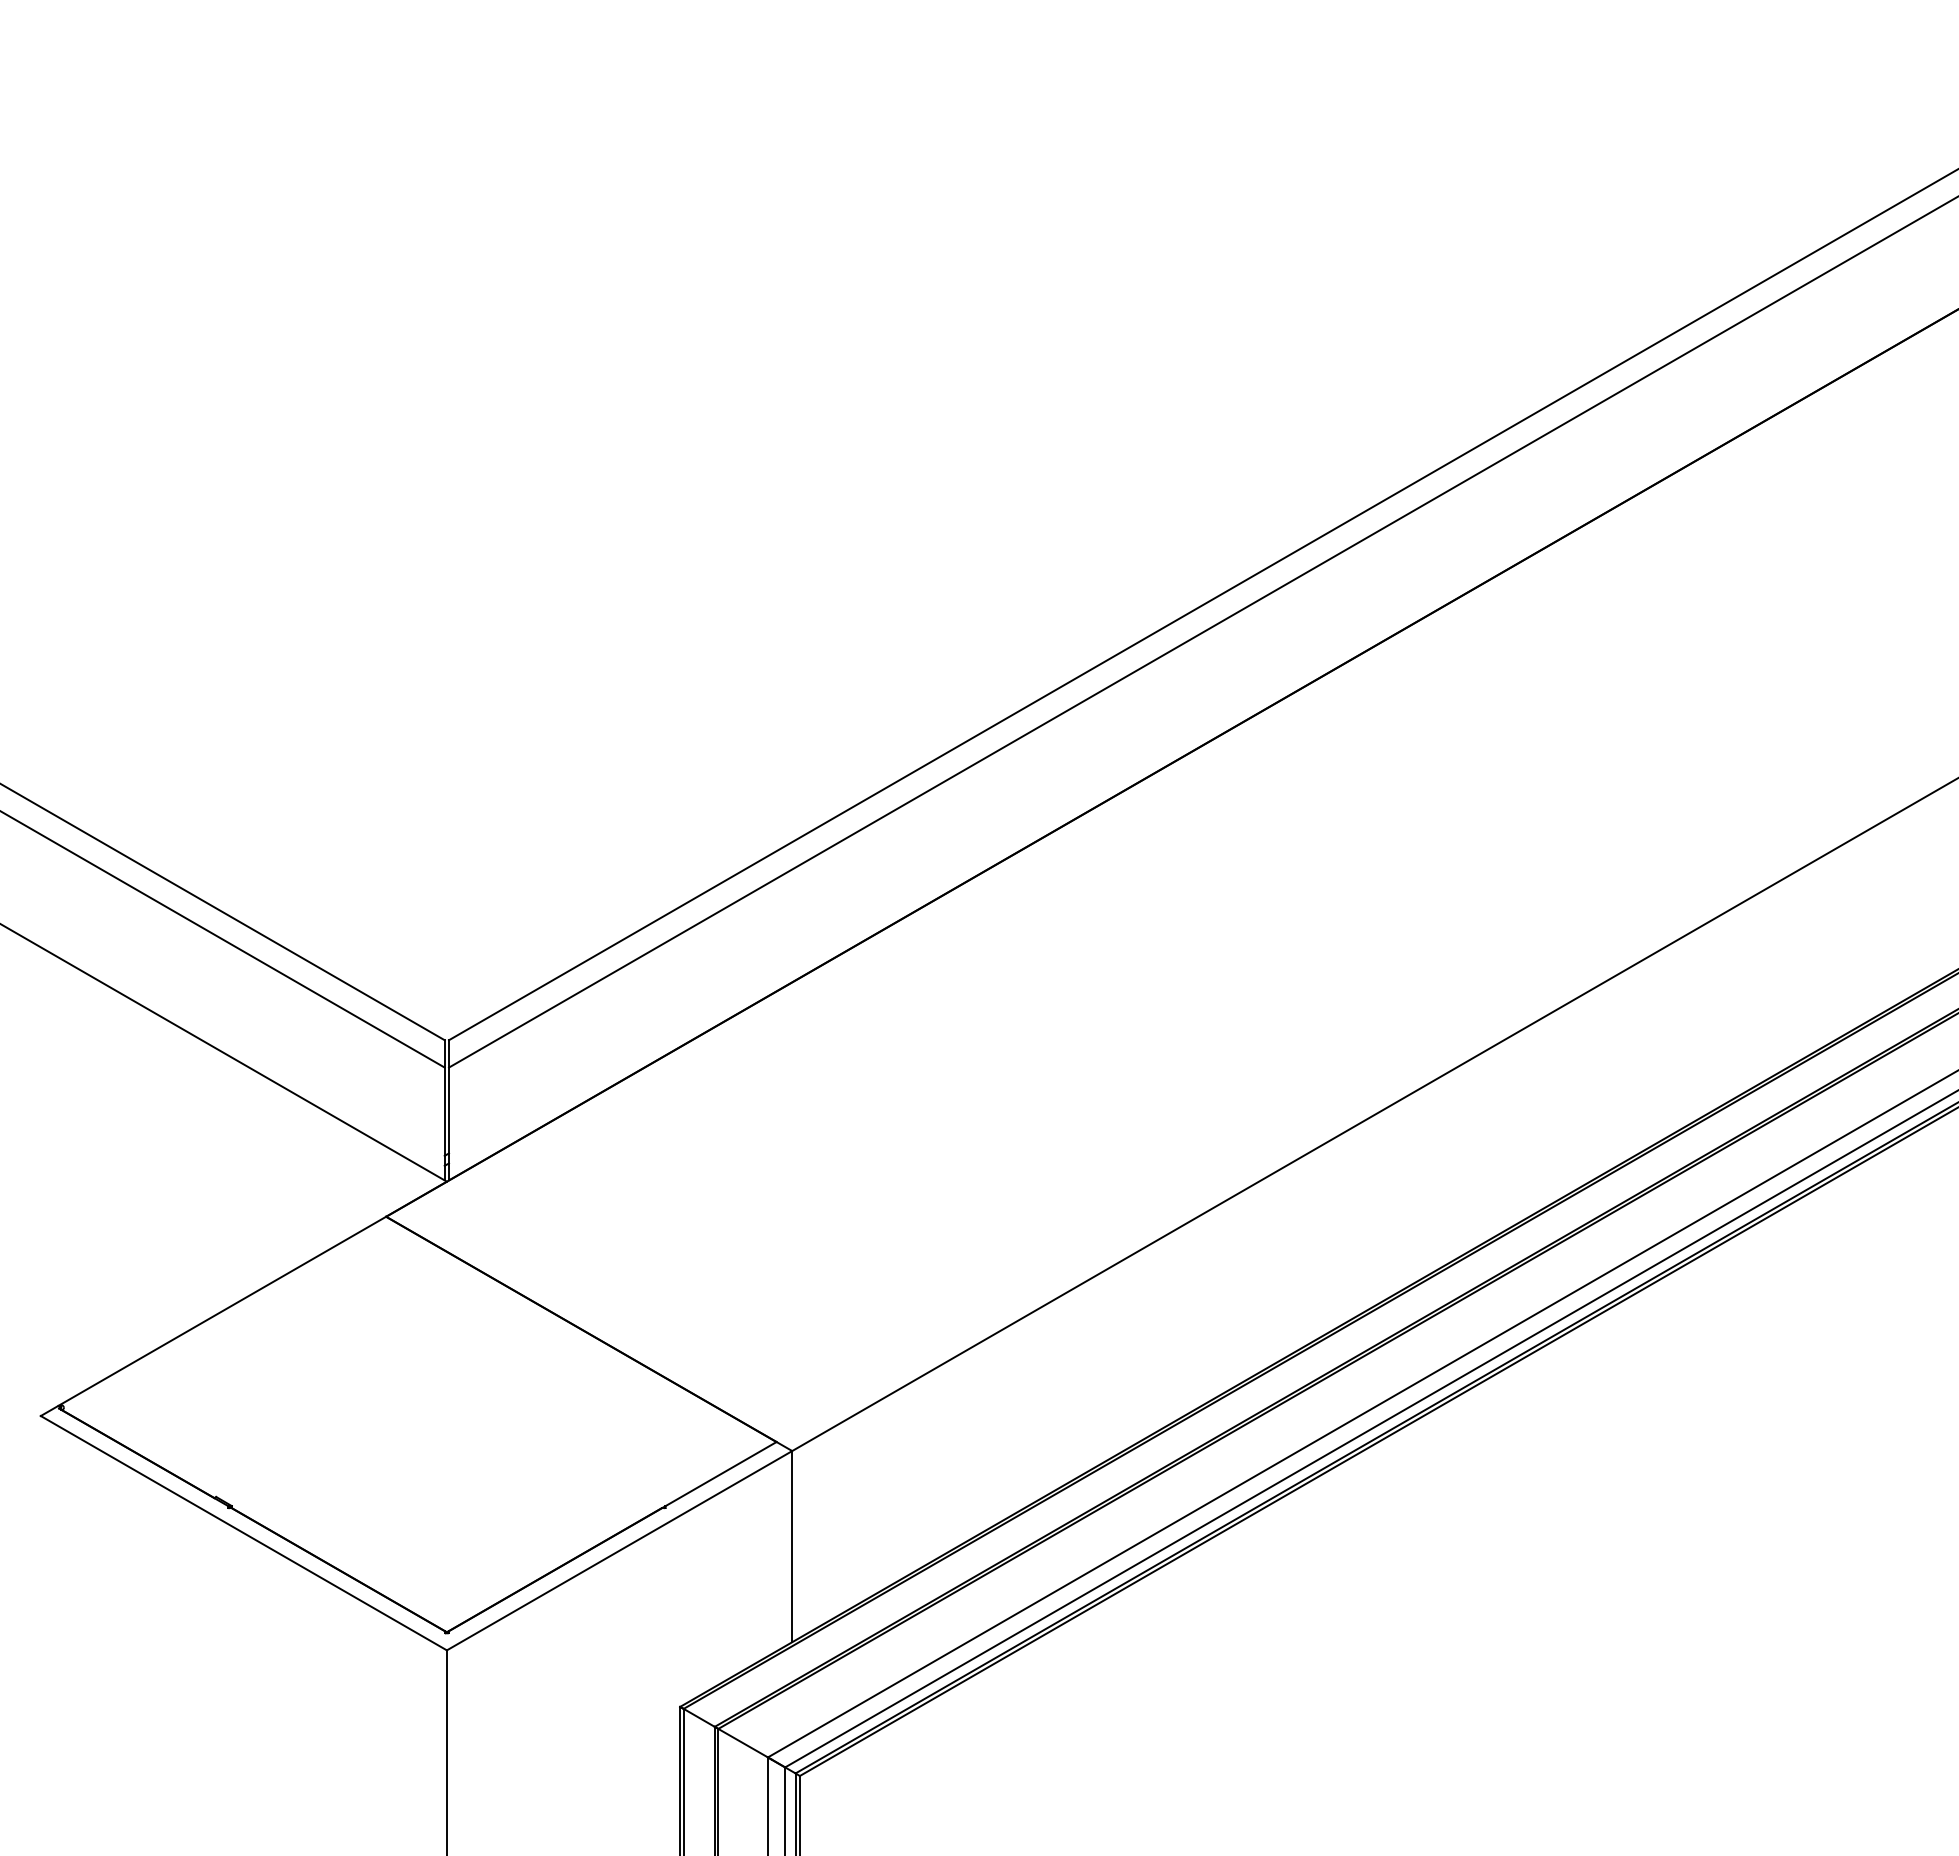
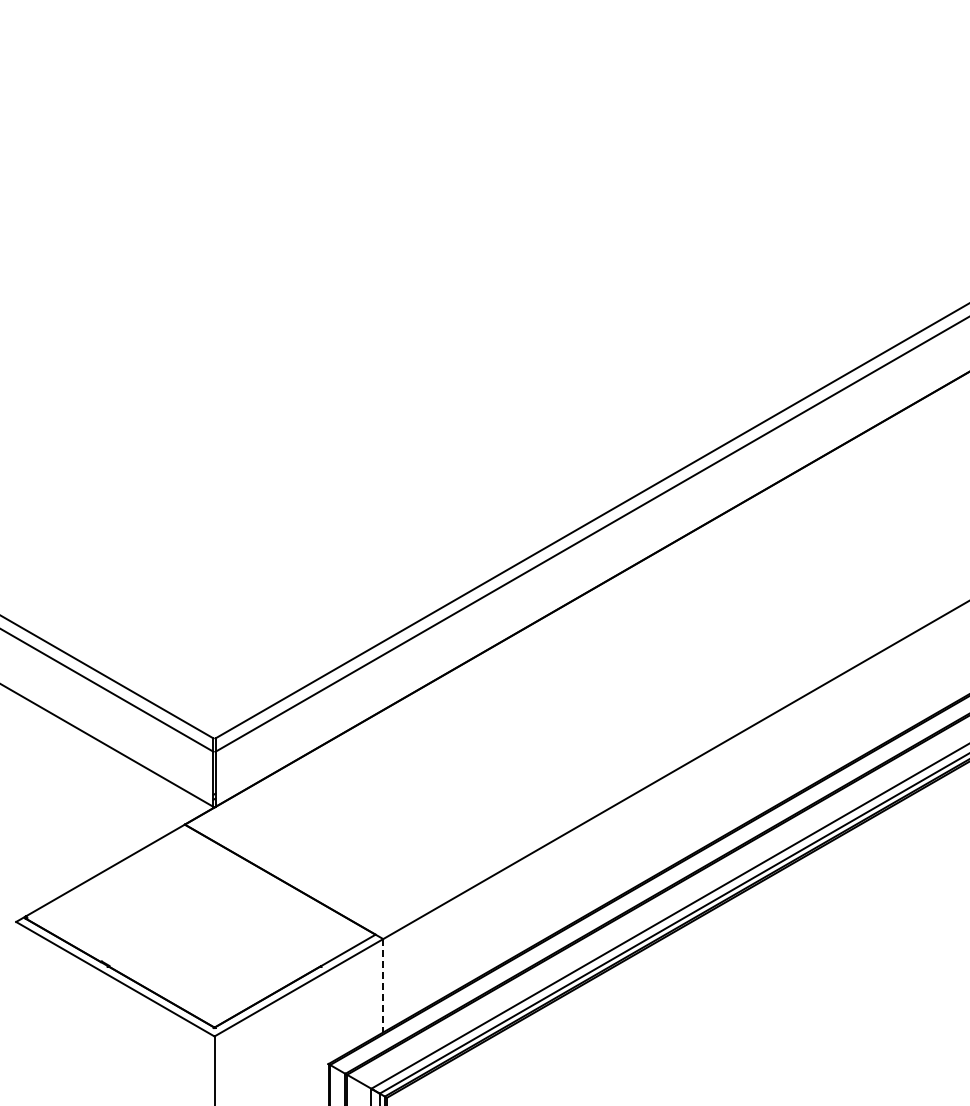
line: (792, 1546) -> (383, 985), solid -> dashed

